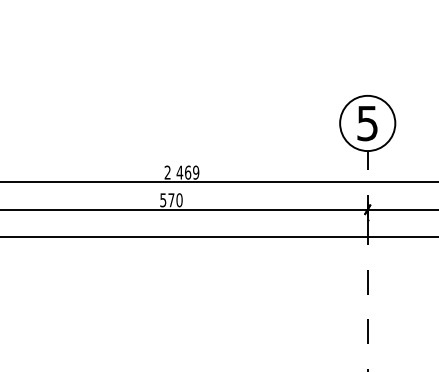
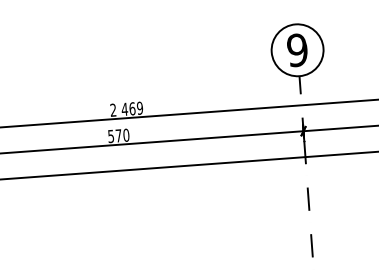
text: (367, 123) -> (297, 50), 5 -> 9

